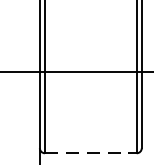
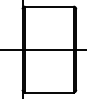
line: (90, 153) -> (49, 92), dashed -> solid

